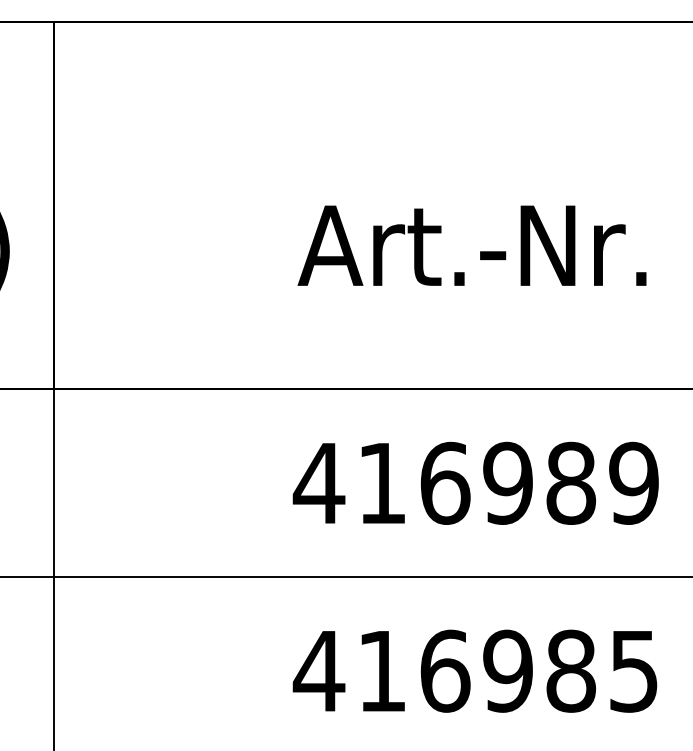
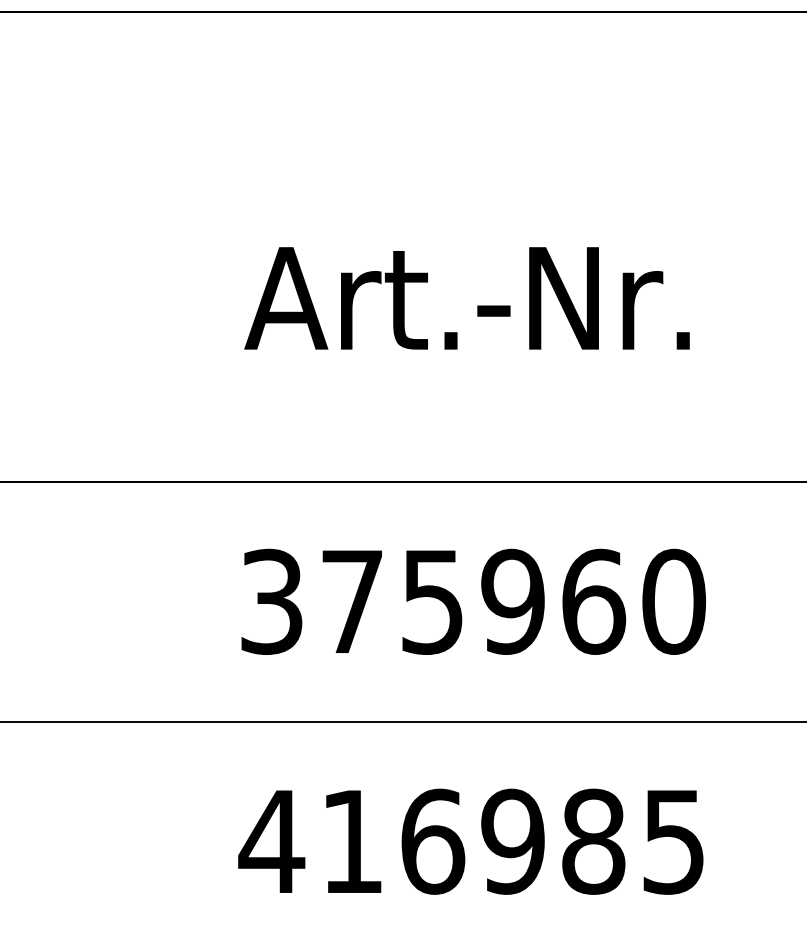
text: (475, 482) -> (471, 600), 416989 -> 375960

